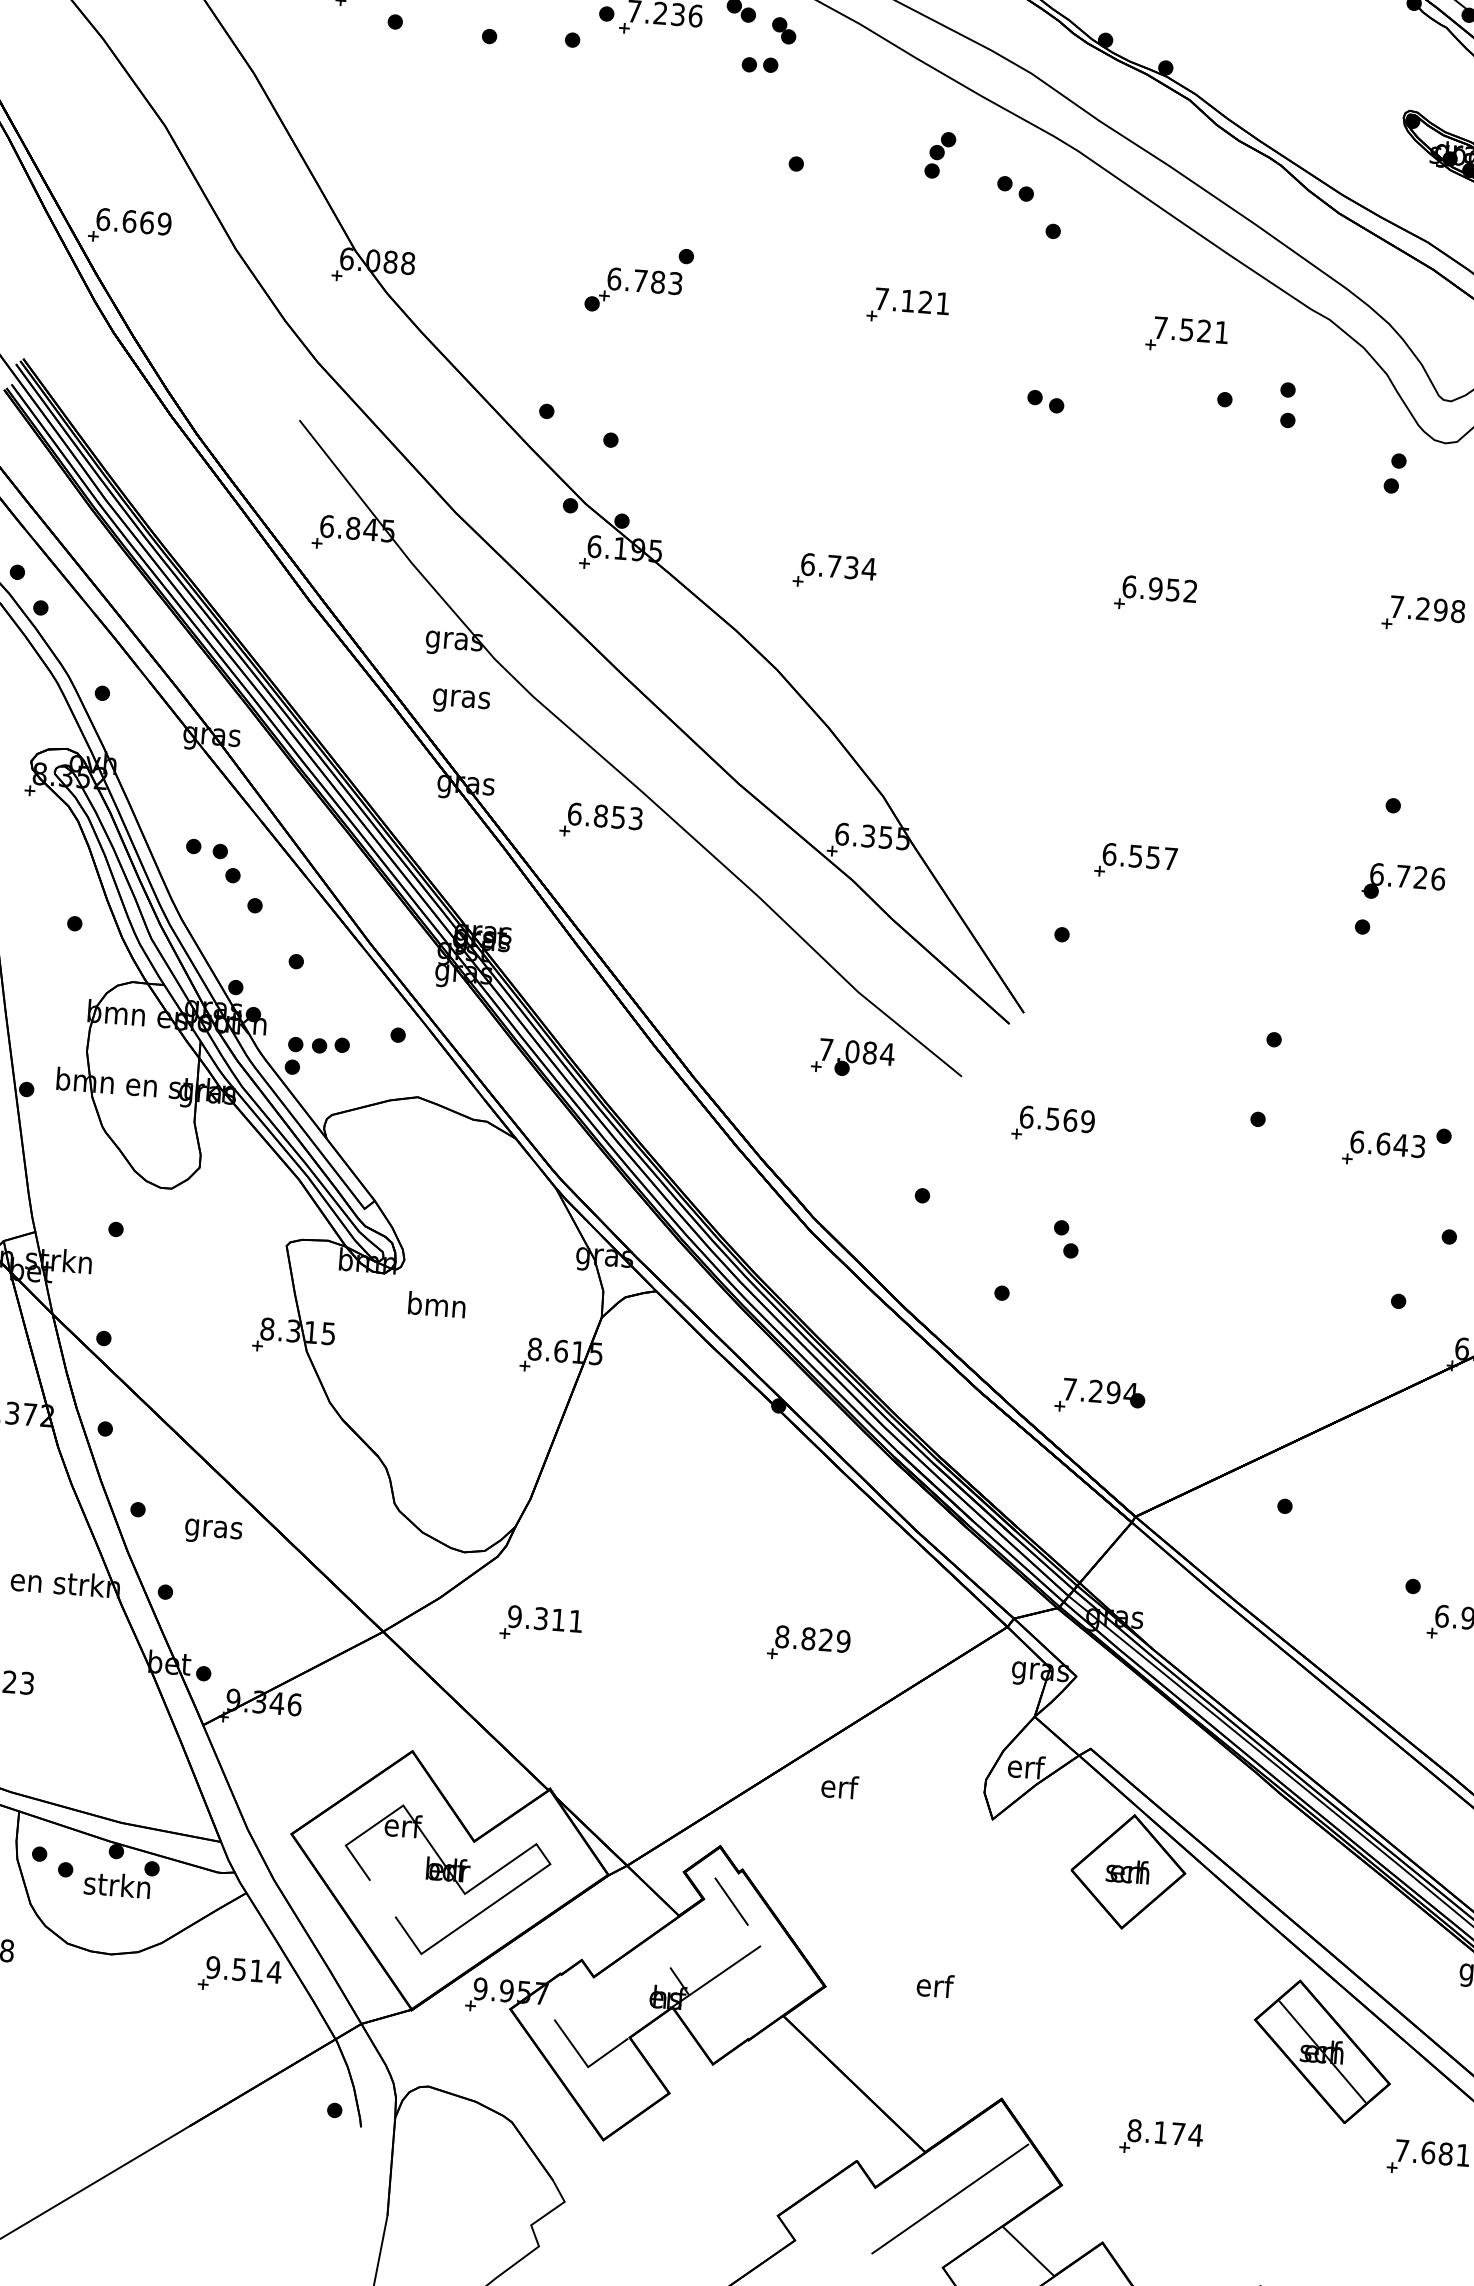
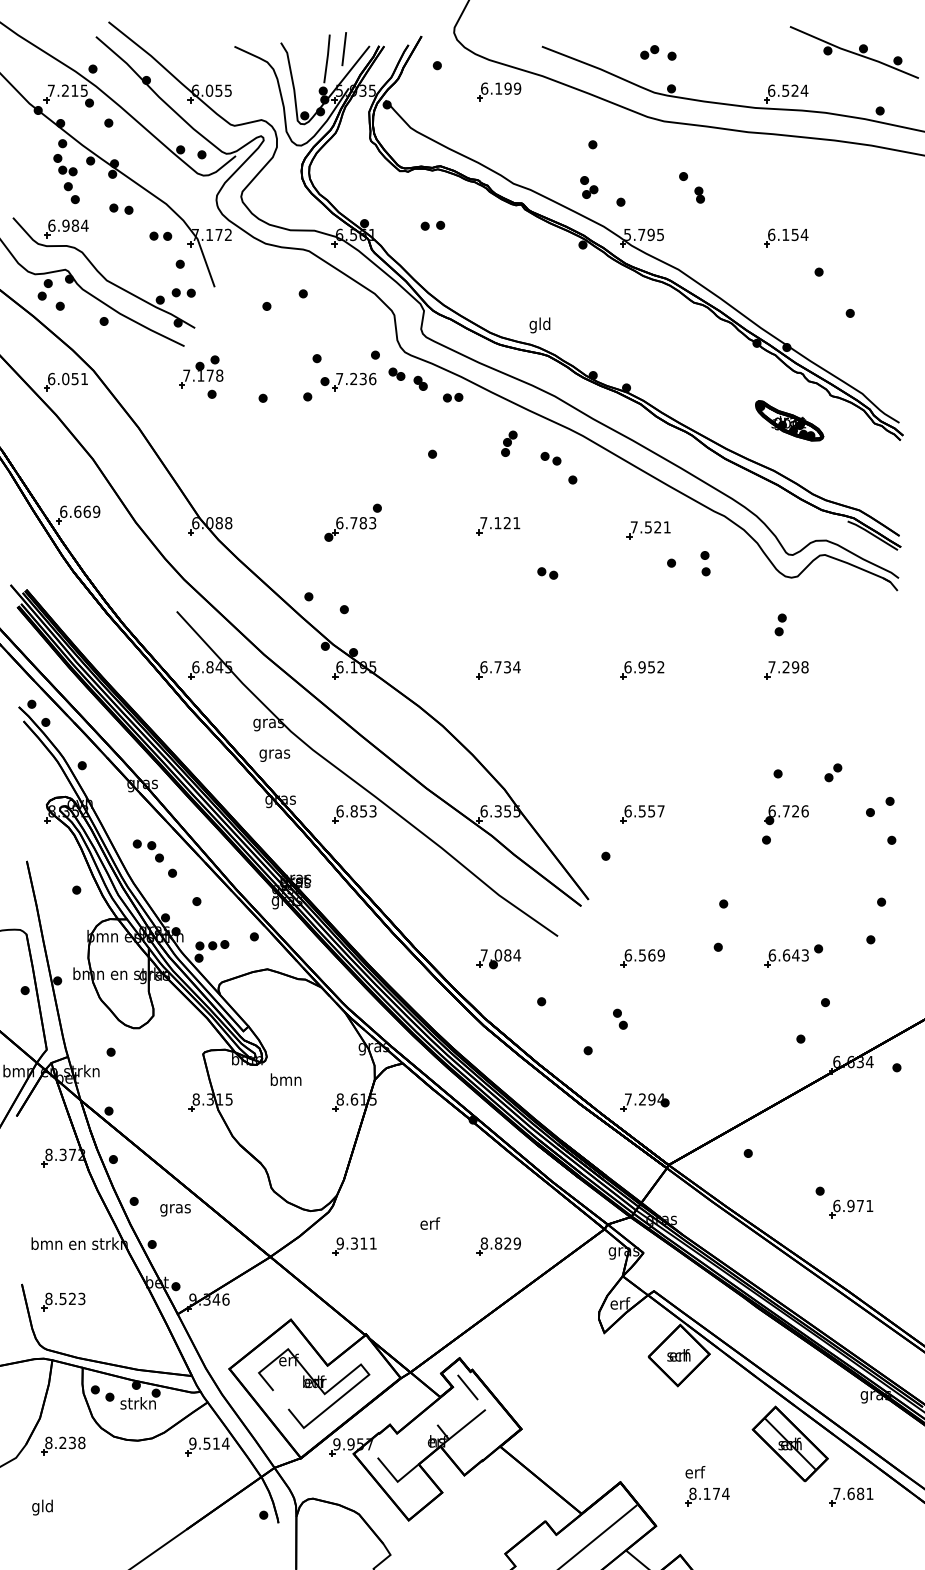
part: (760, 64) -> (453, 397), moved
part: (1045, 401) -> (547, 573), moved
part: (1394, 472) -> (780, 624), moved
part: (834, 572) -> (498, 670), moved
part: (852, 1059) -> (498, 959), moved
part: (1052, 1124) -> (642, 958), moved
text: (840, 1786) -> (430, 1223), moved
text: (935, 1986) -> (695, 1472), moved

